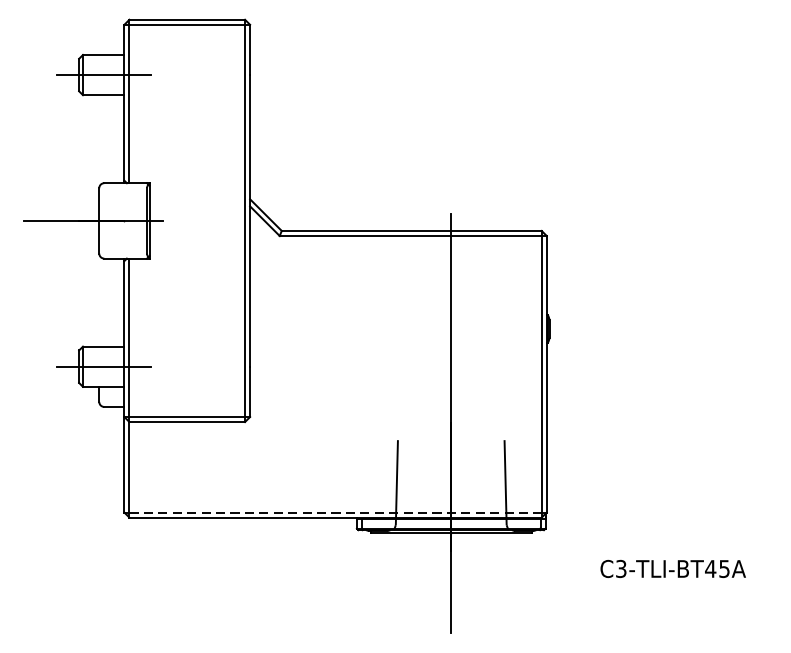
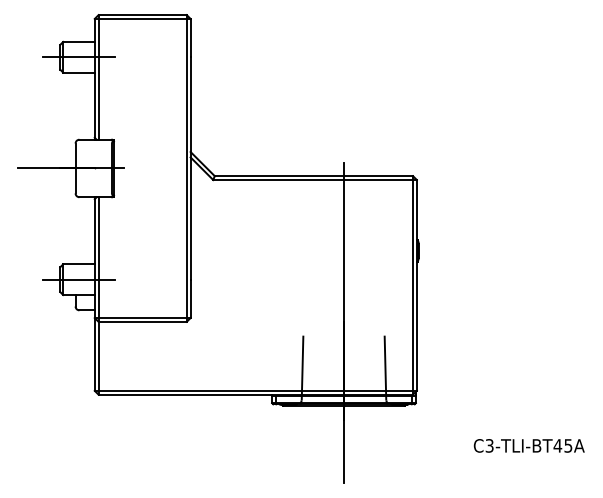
line: (336, 512) -> (256, 390), dashed -> solid
text: (672, 568) -> (528, 445), moved

